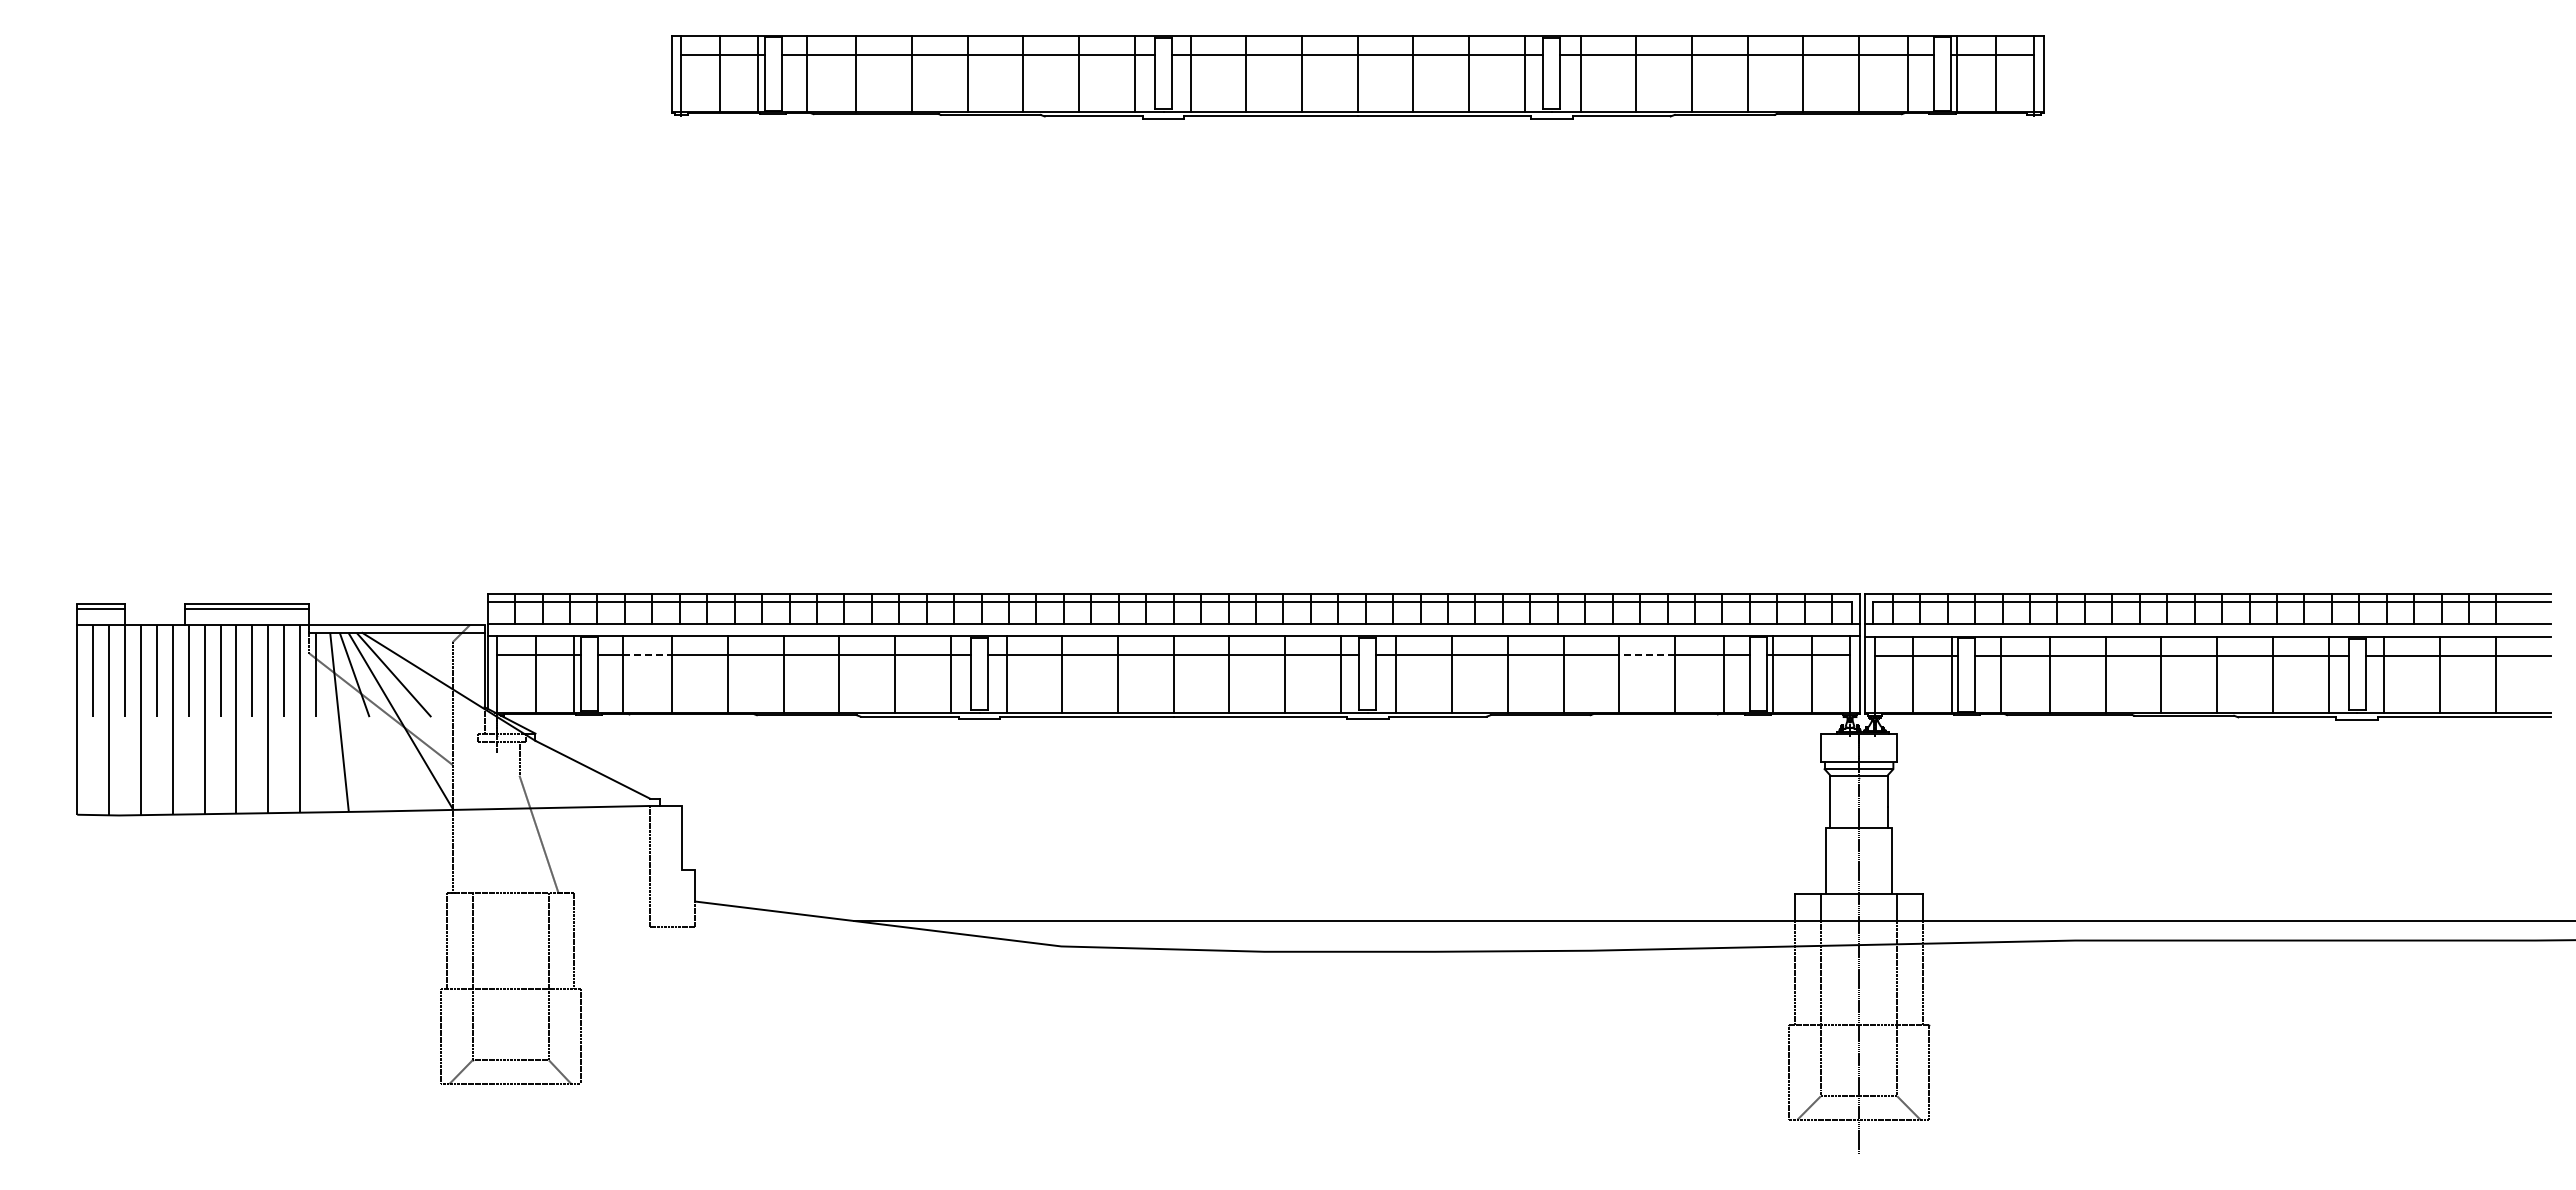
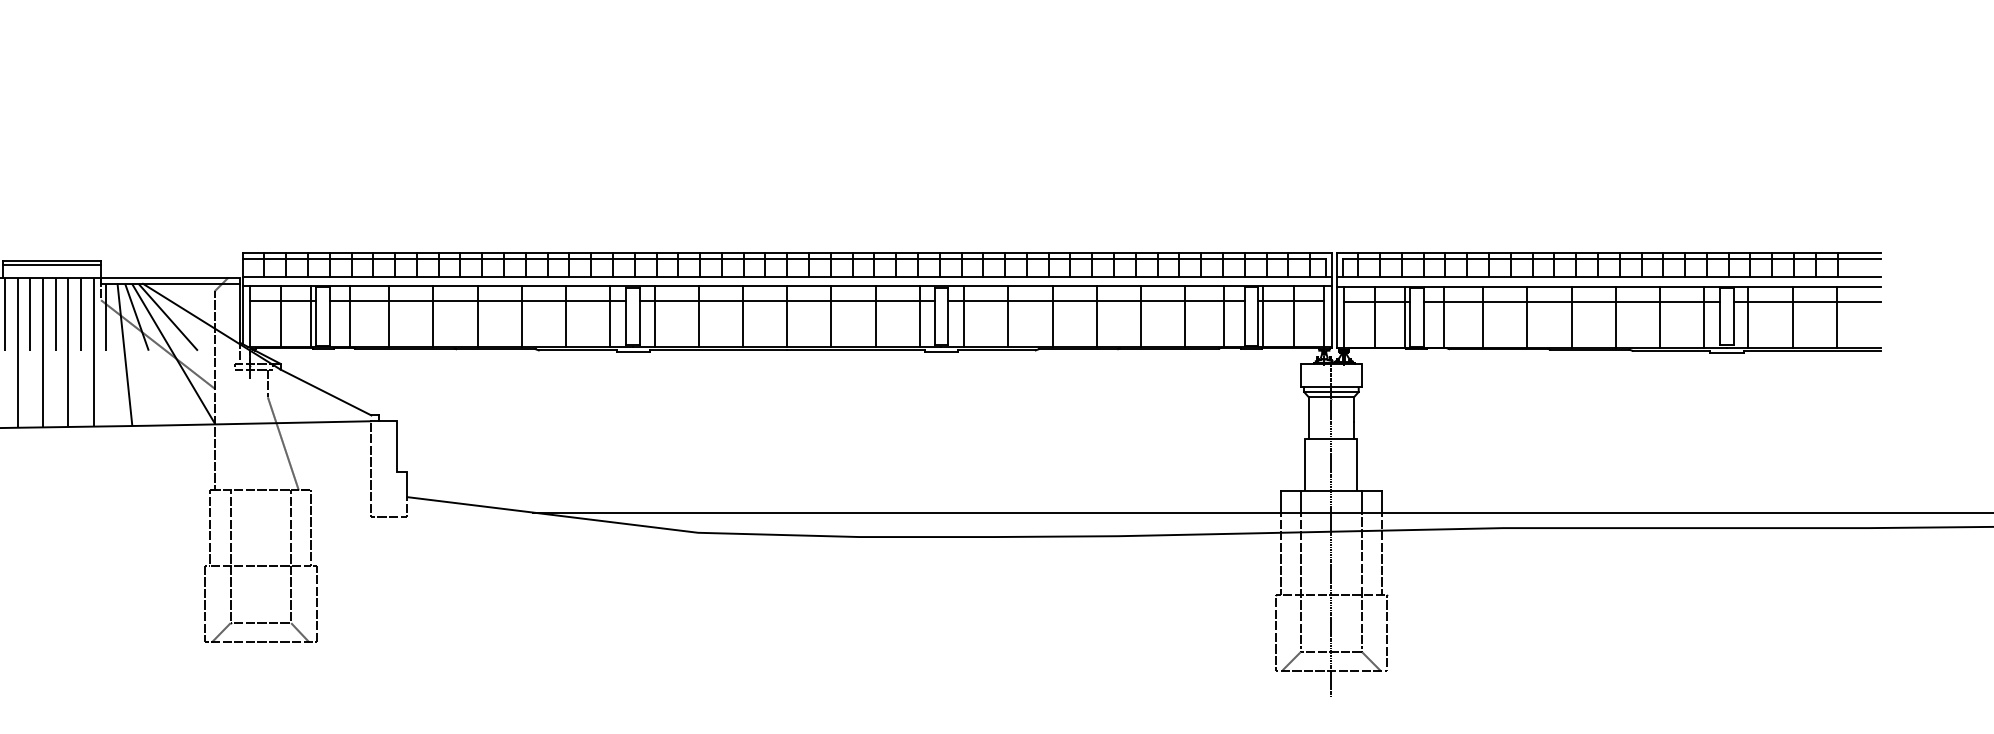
line: (648, 655) -> (370, 301), dashed -> solid
line: (1647, 655) -> (1163, 301), dashed -> solid

